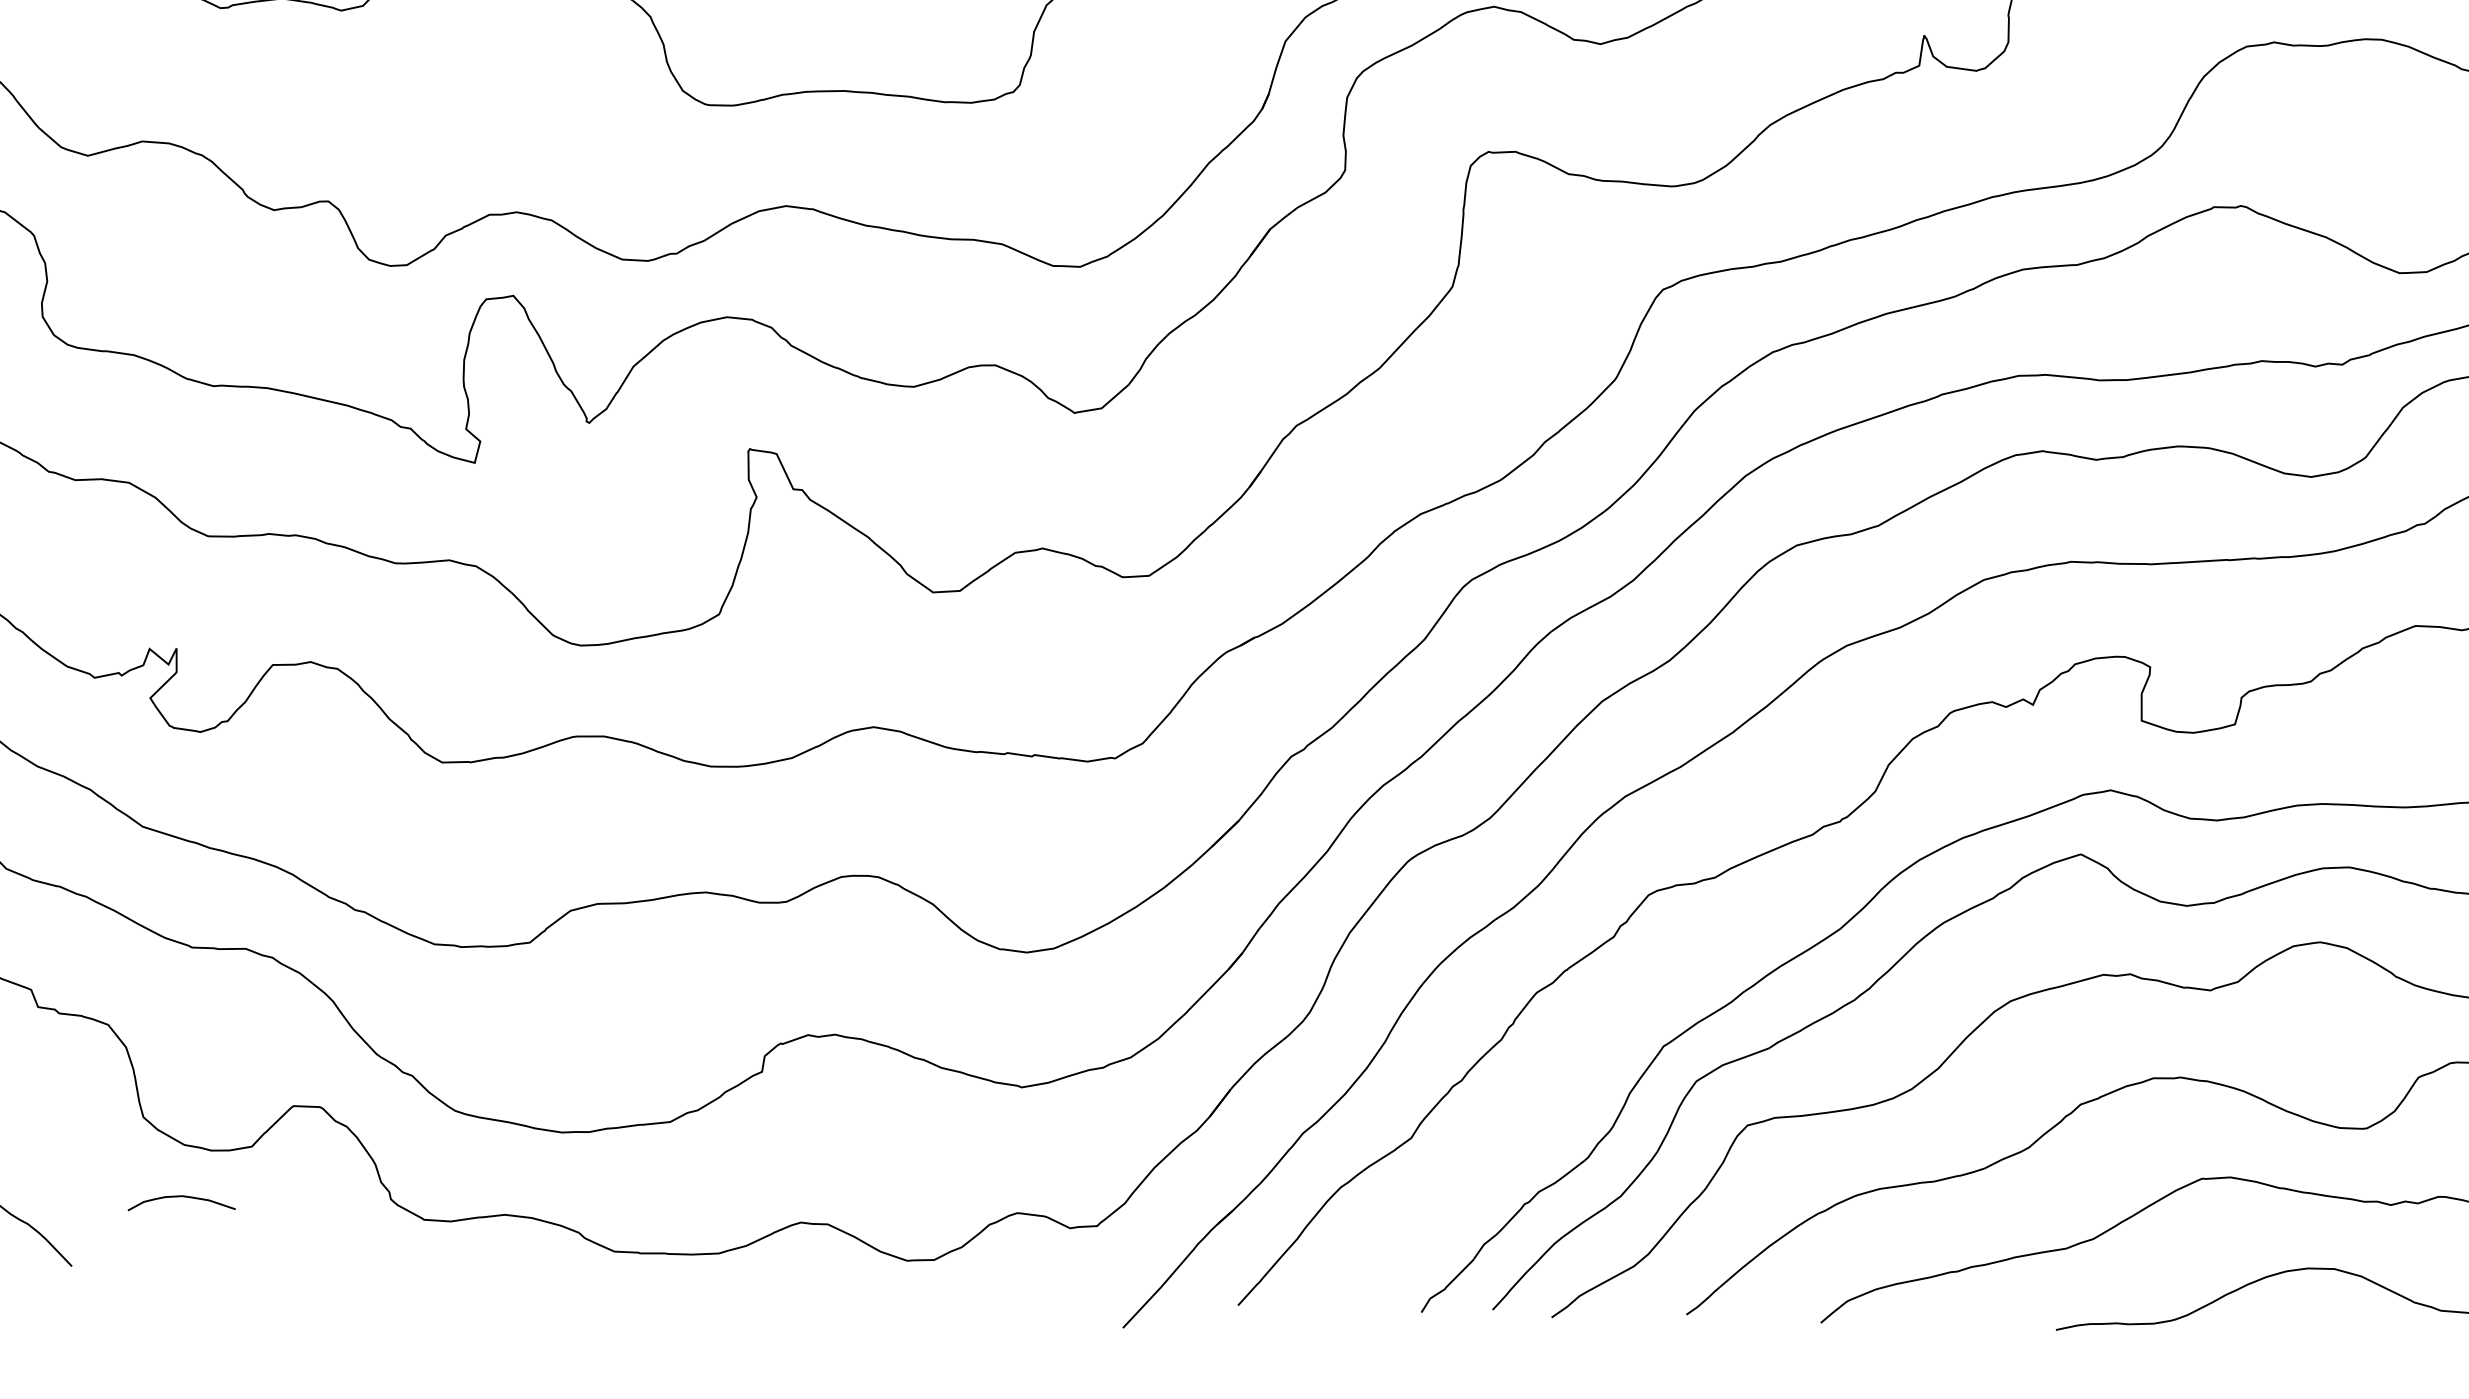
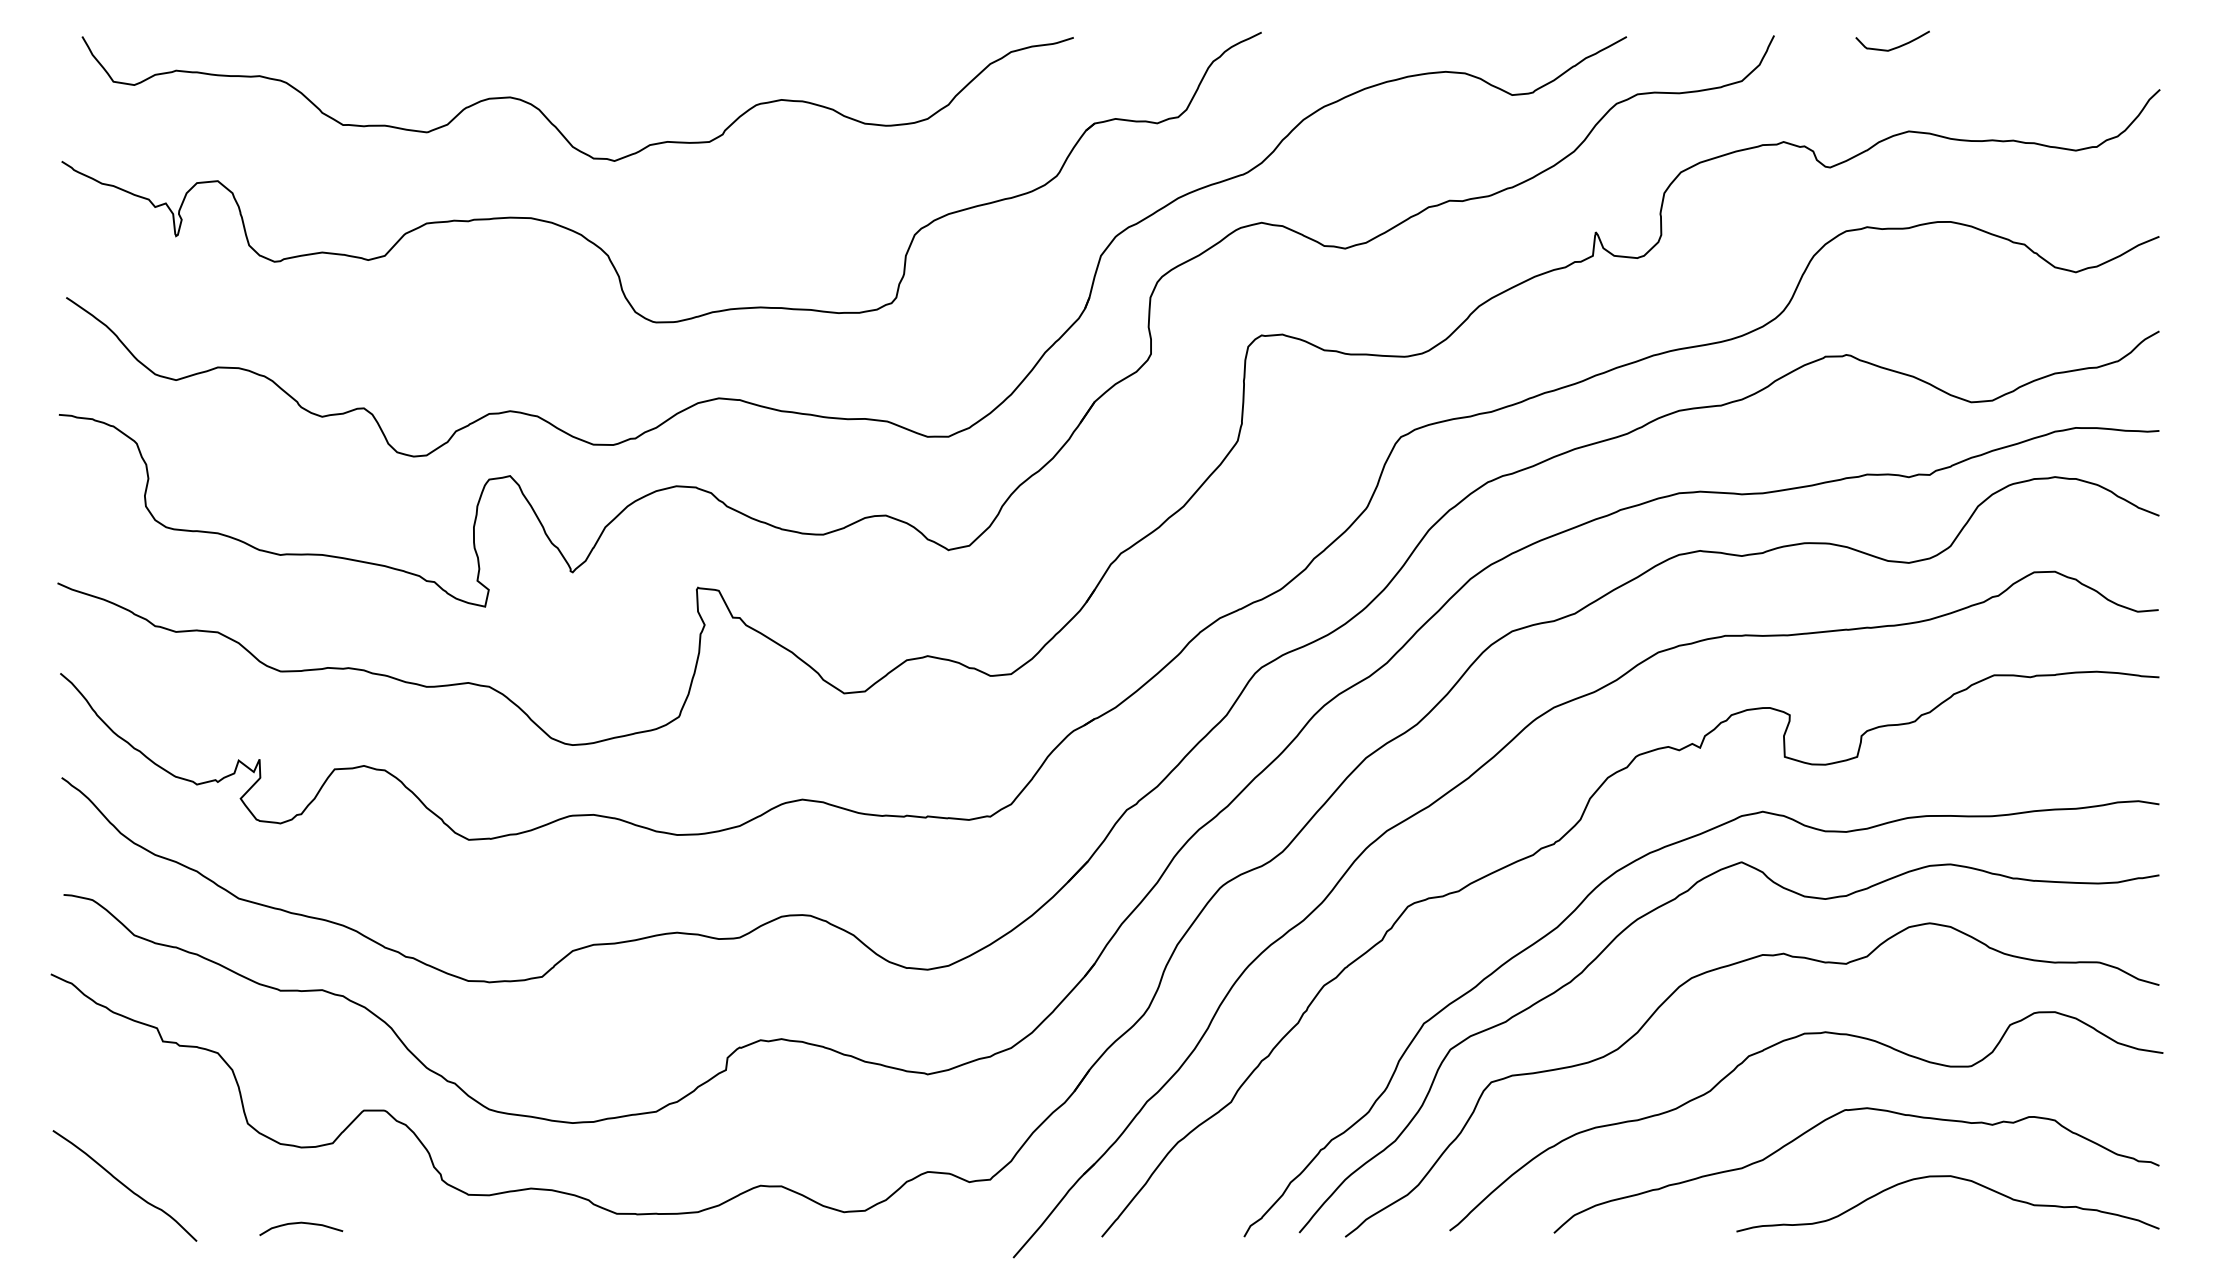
curve: (182, 1197) -> (301, 1223), moved

